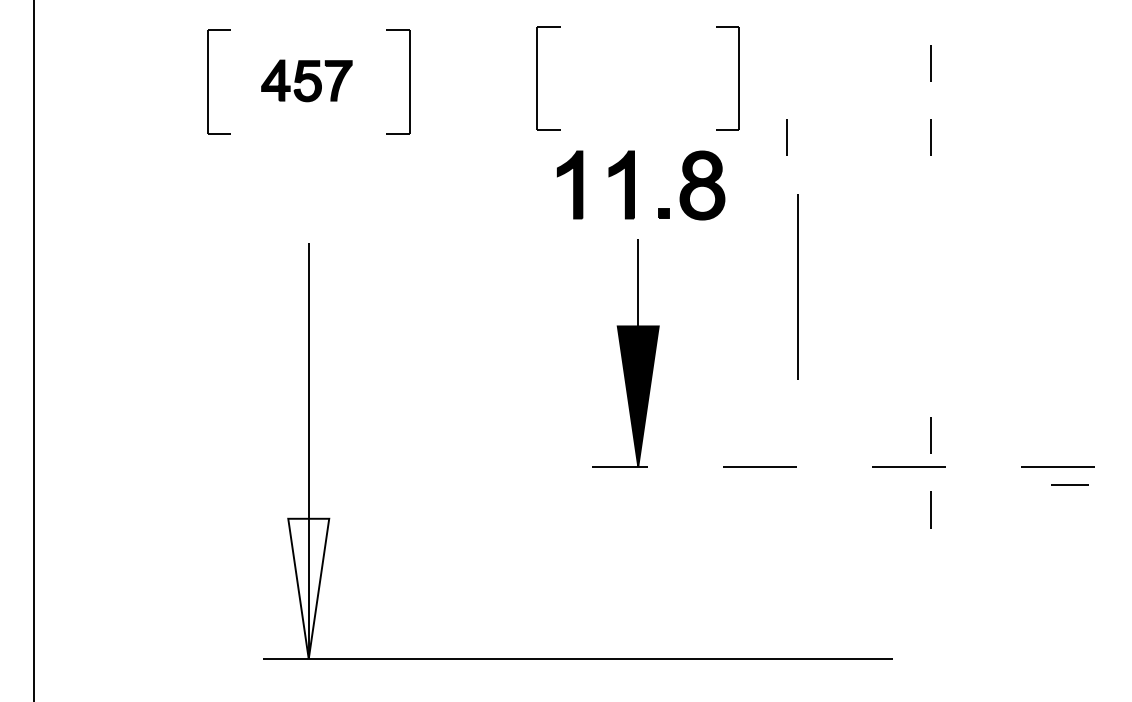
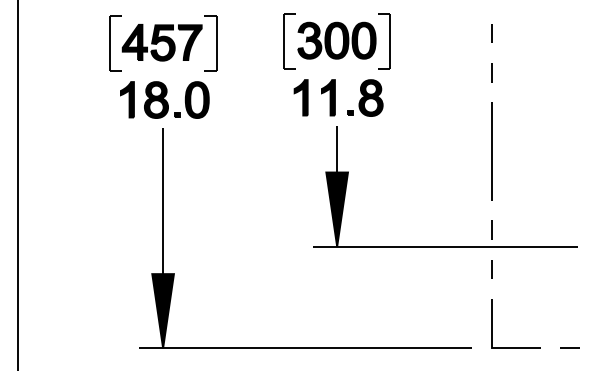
part: (636, 76) -> (336, 40), added
part: (305, 80) -> (161, 42), size x1.67
line: (786, 137) -> (415, 72), removed
part: (311, 188) -> (164, 99), added
line: (797, 286) -> (491, 151), moved
line: (843, 466) -> (445, 246), dashed -> solid
line: (1068, 483) -> (569, 347), moved
fill: (307, 589) -> (162, 311), added
line: (932, 612) -> (492, 323), added

